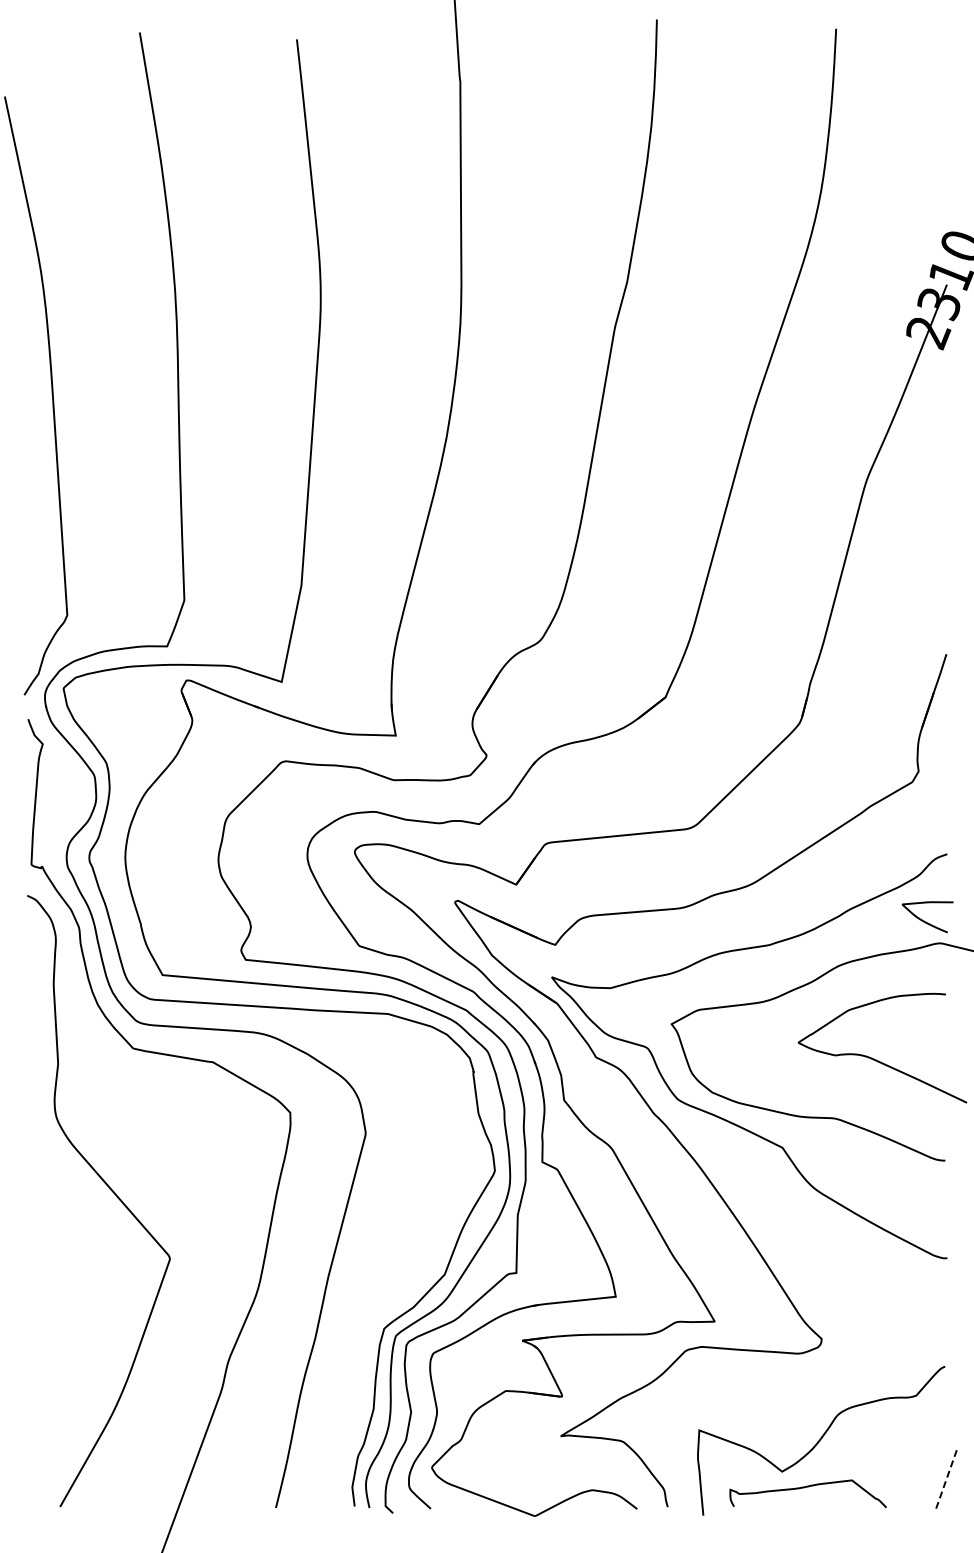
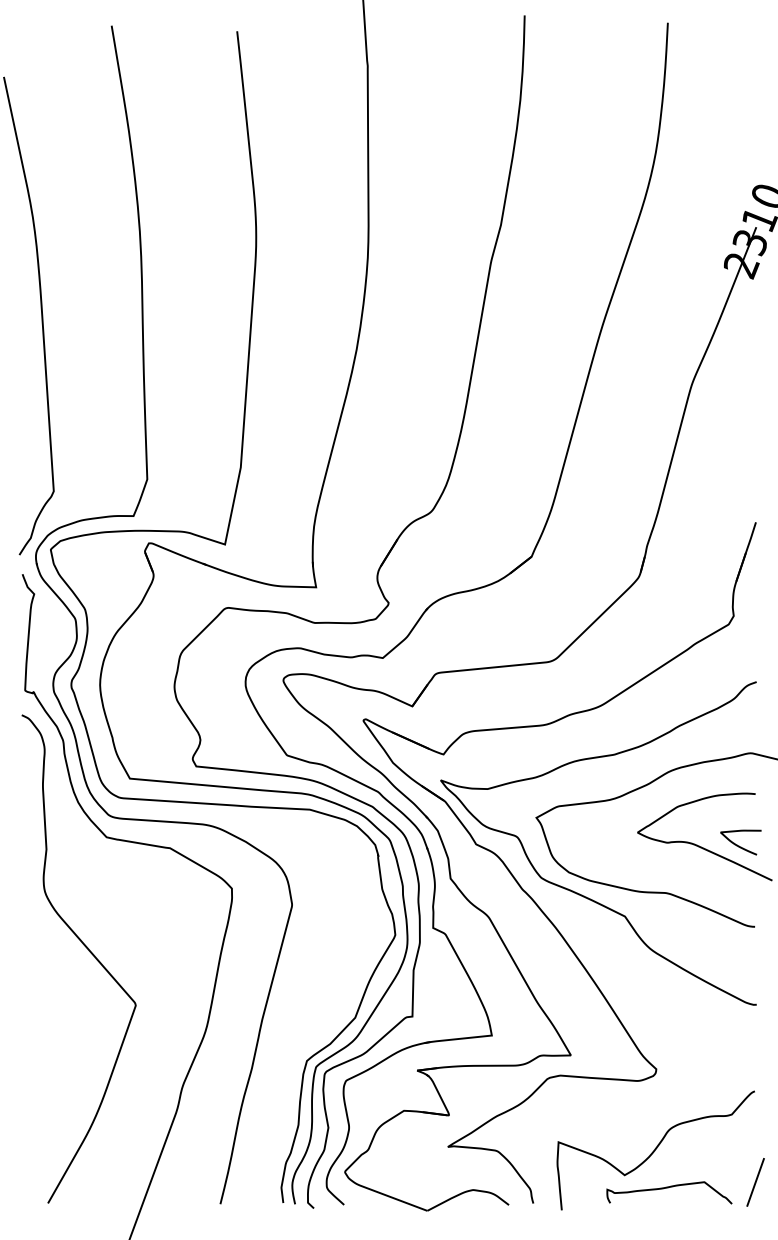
curve: (926, 921) -> (740, 846), moved
line: (945, 1481) -> (755, 1183), dashed -> solid
curve: (804, 1488) -> (666, 1188), moved

